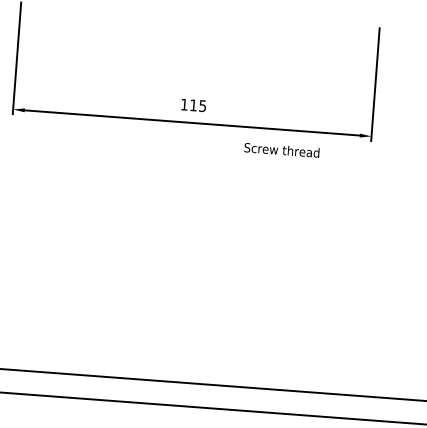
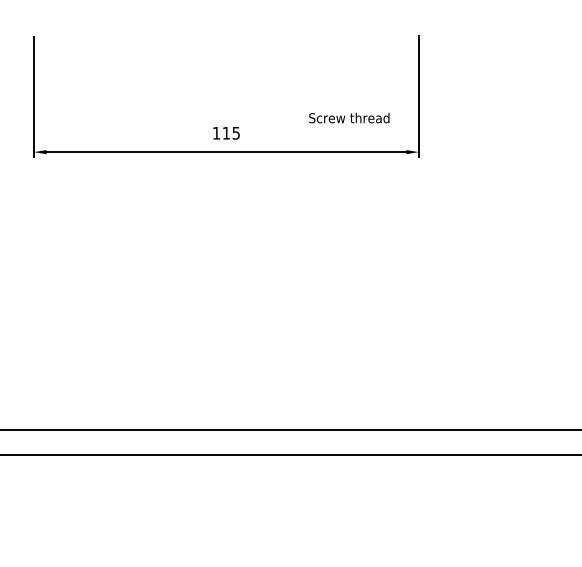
text: (282, 149) -> (349, 117), moved

